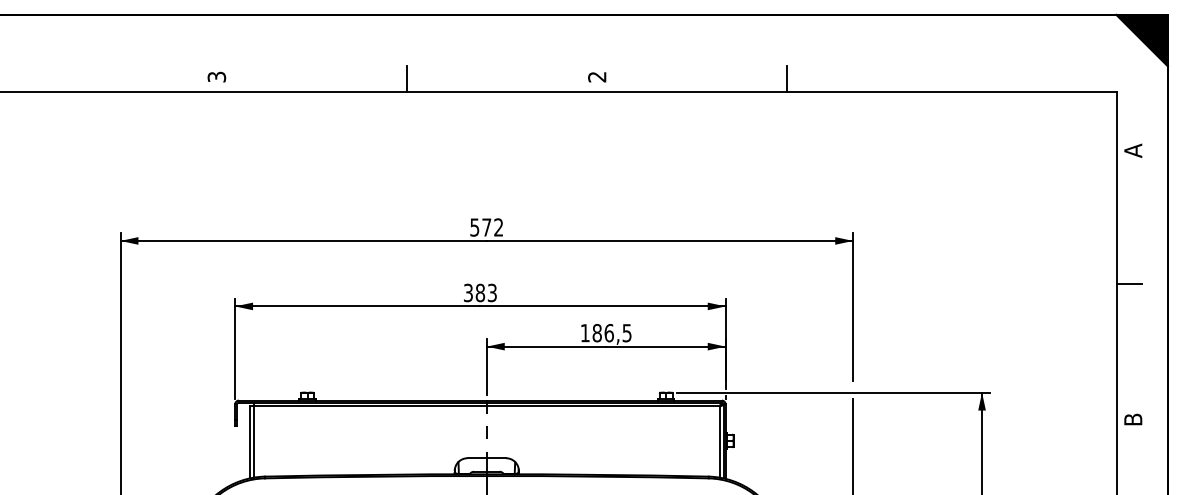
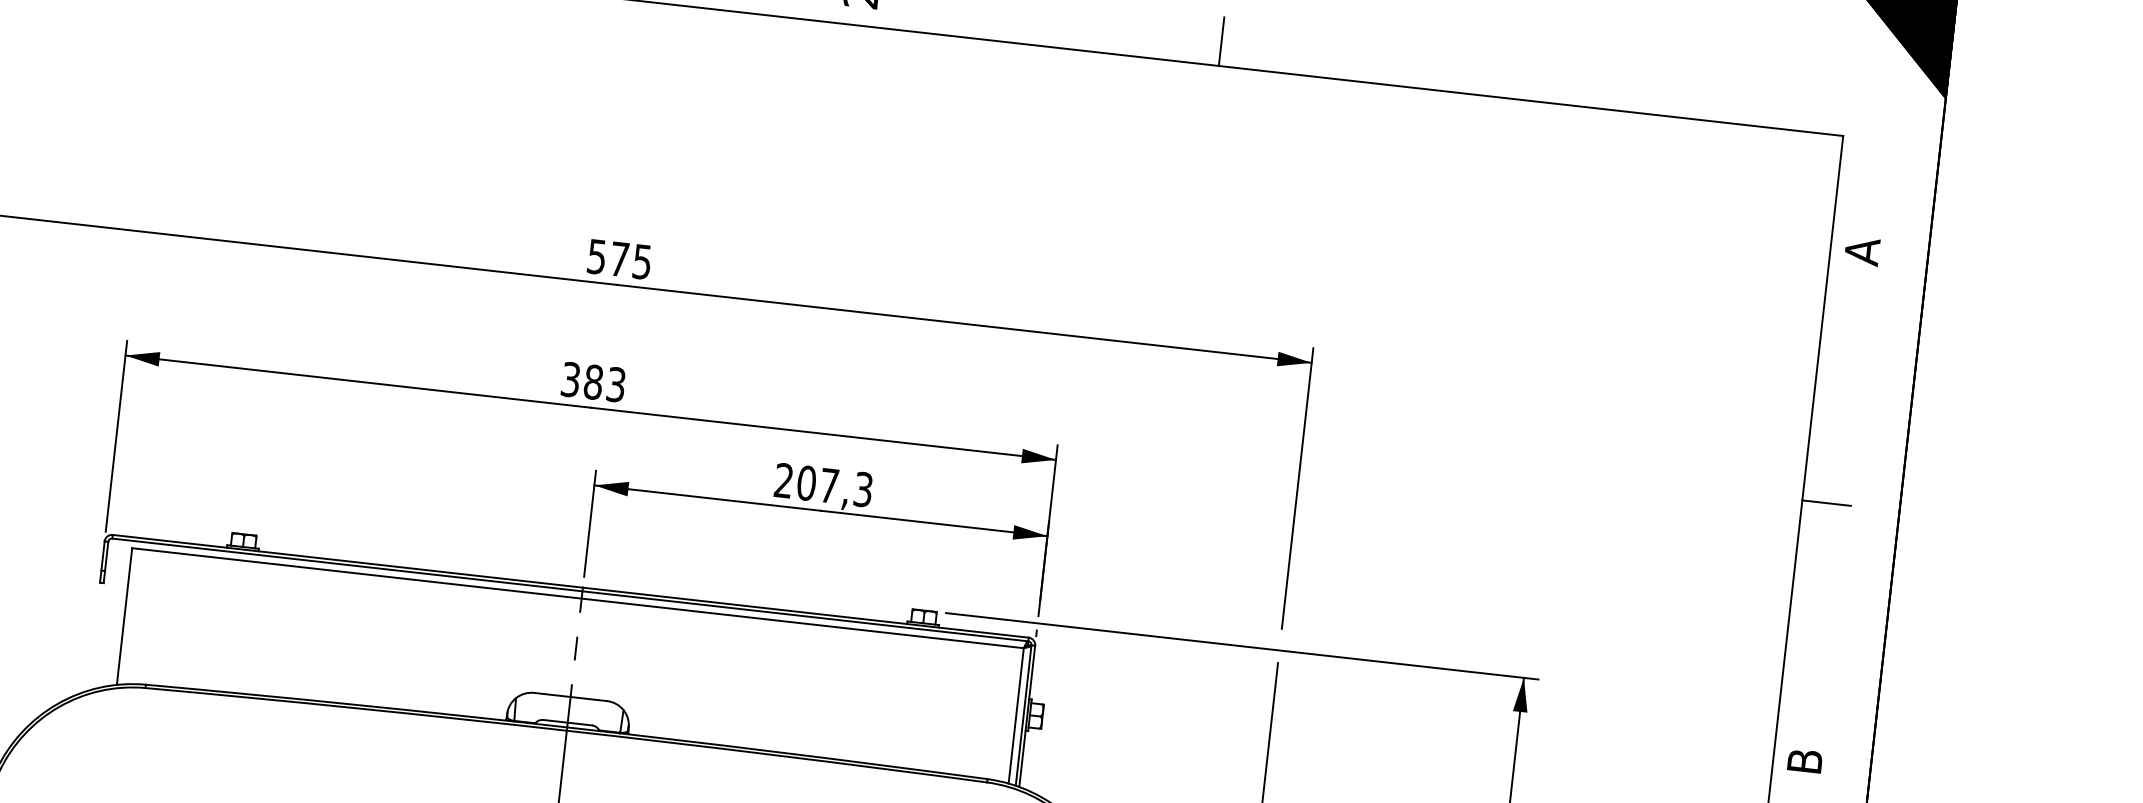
text: (498, 227) -> (641, 261), 572 -> 575
text: (605, 332) -> (822, 483), 186,5 -> 207,3
line: (253, 439) -> (132, 611), removed

